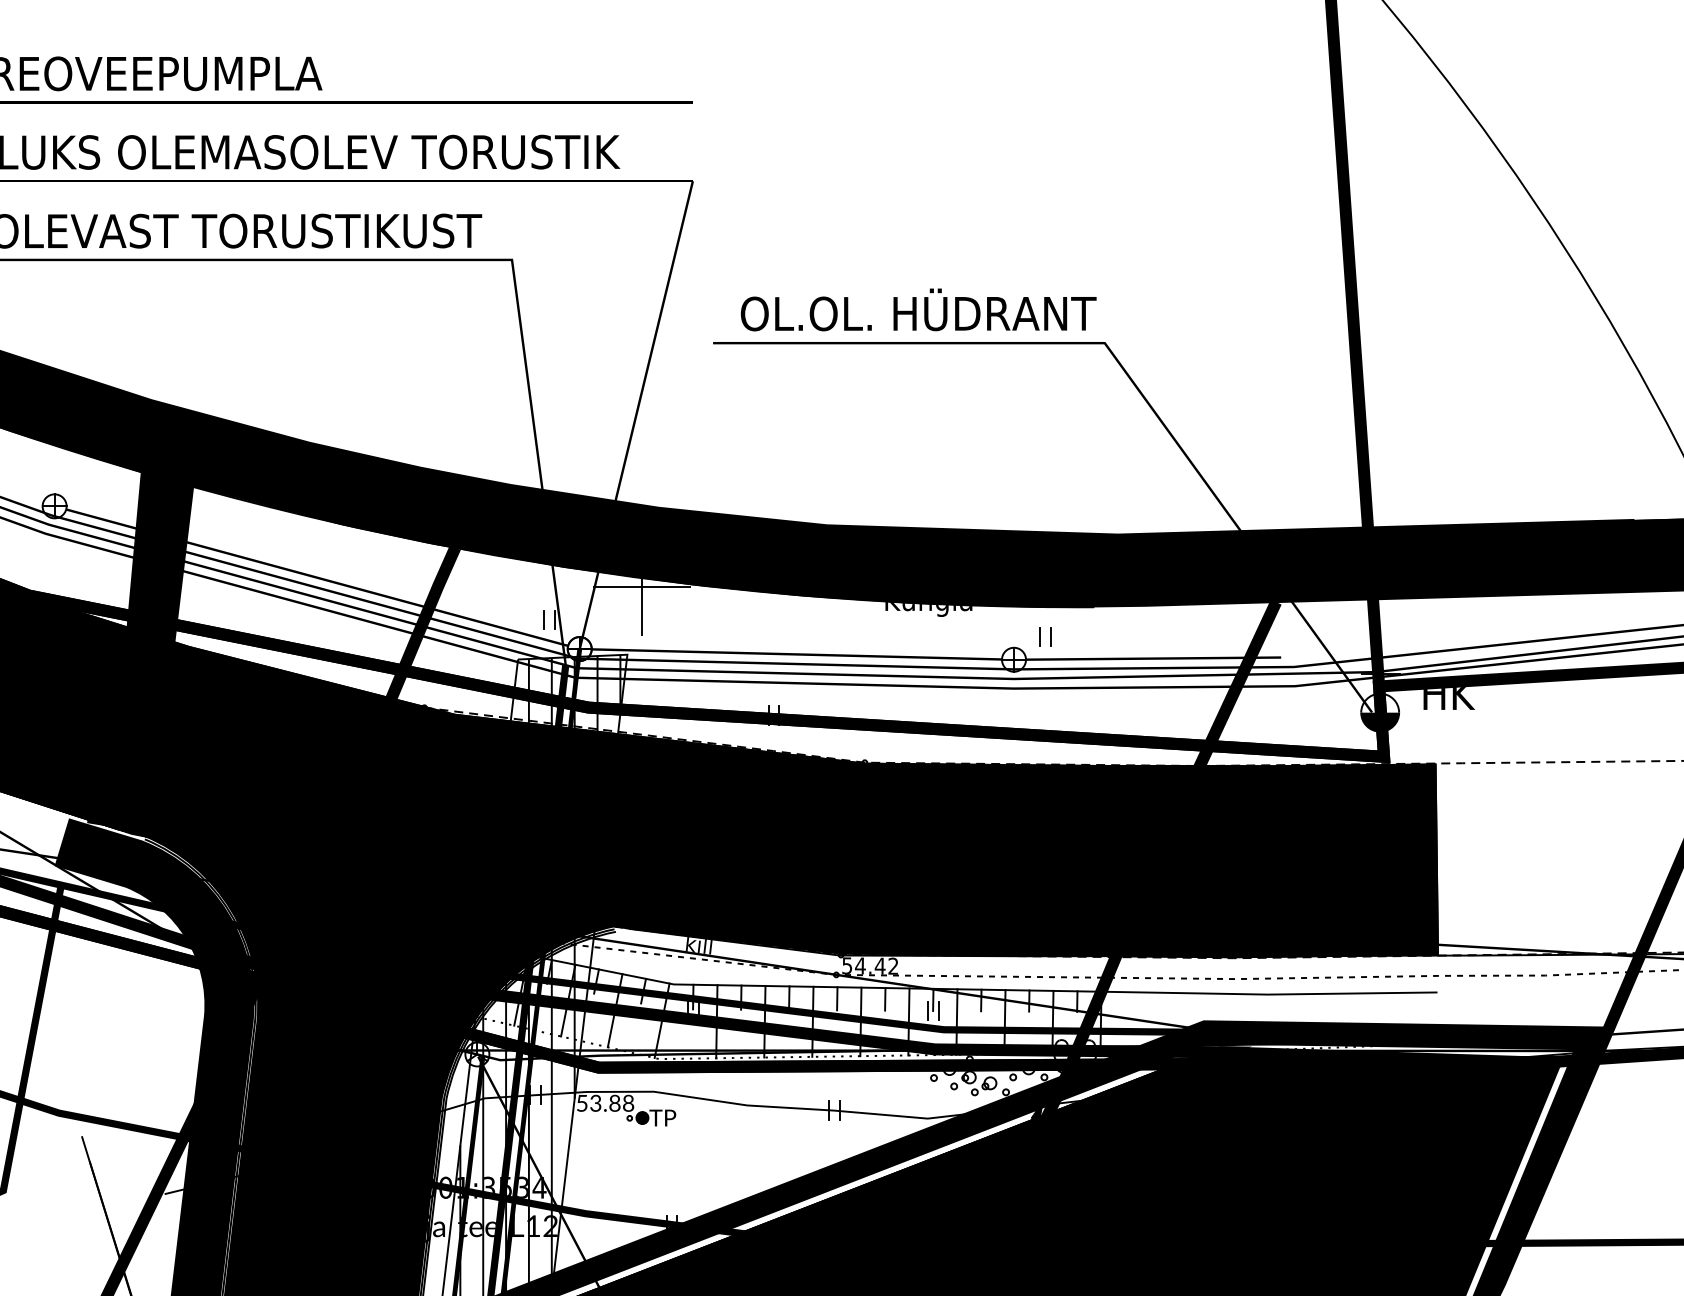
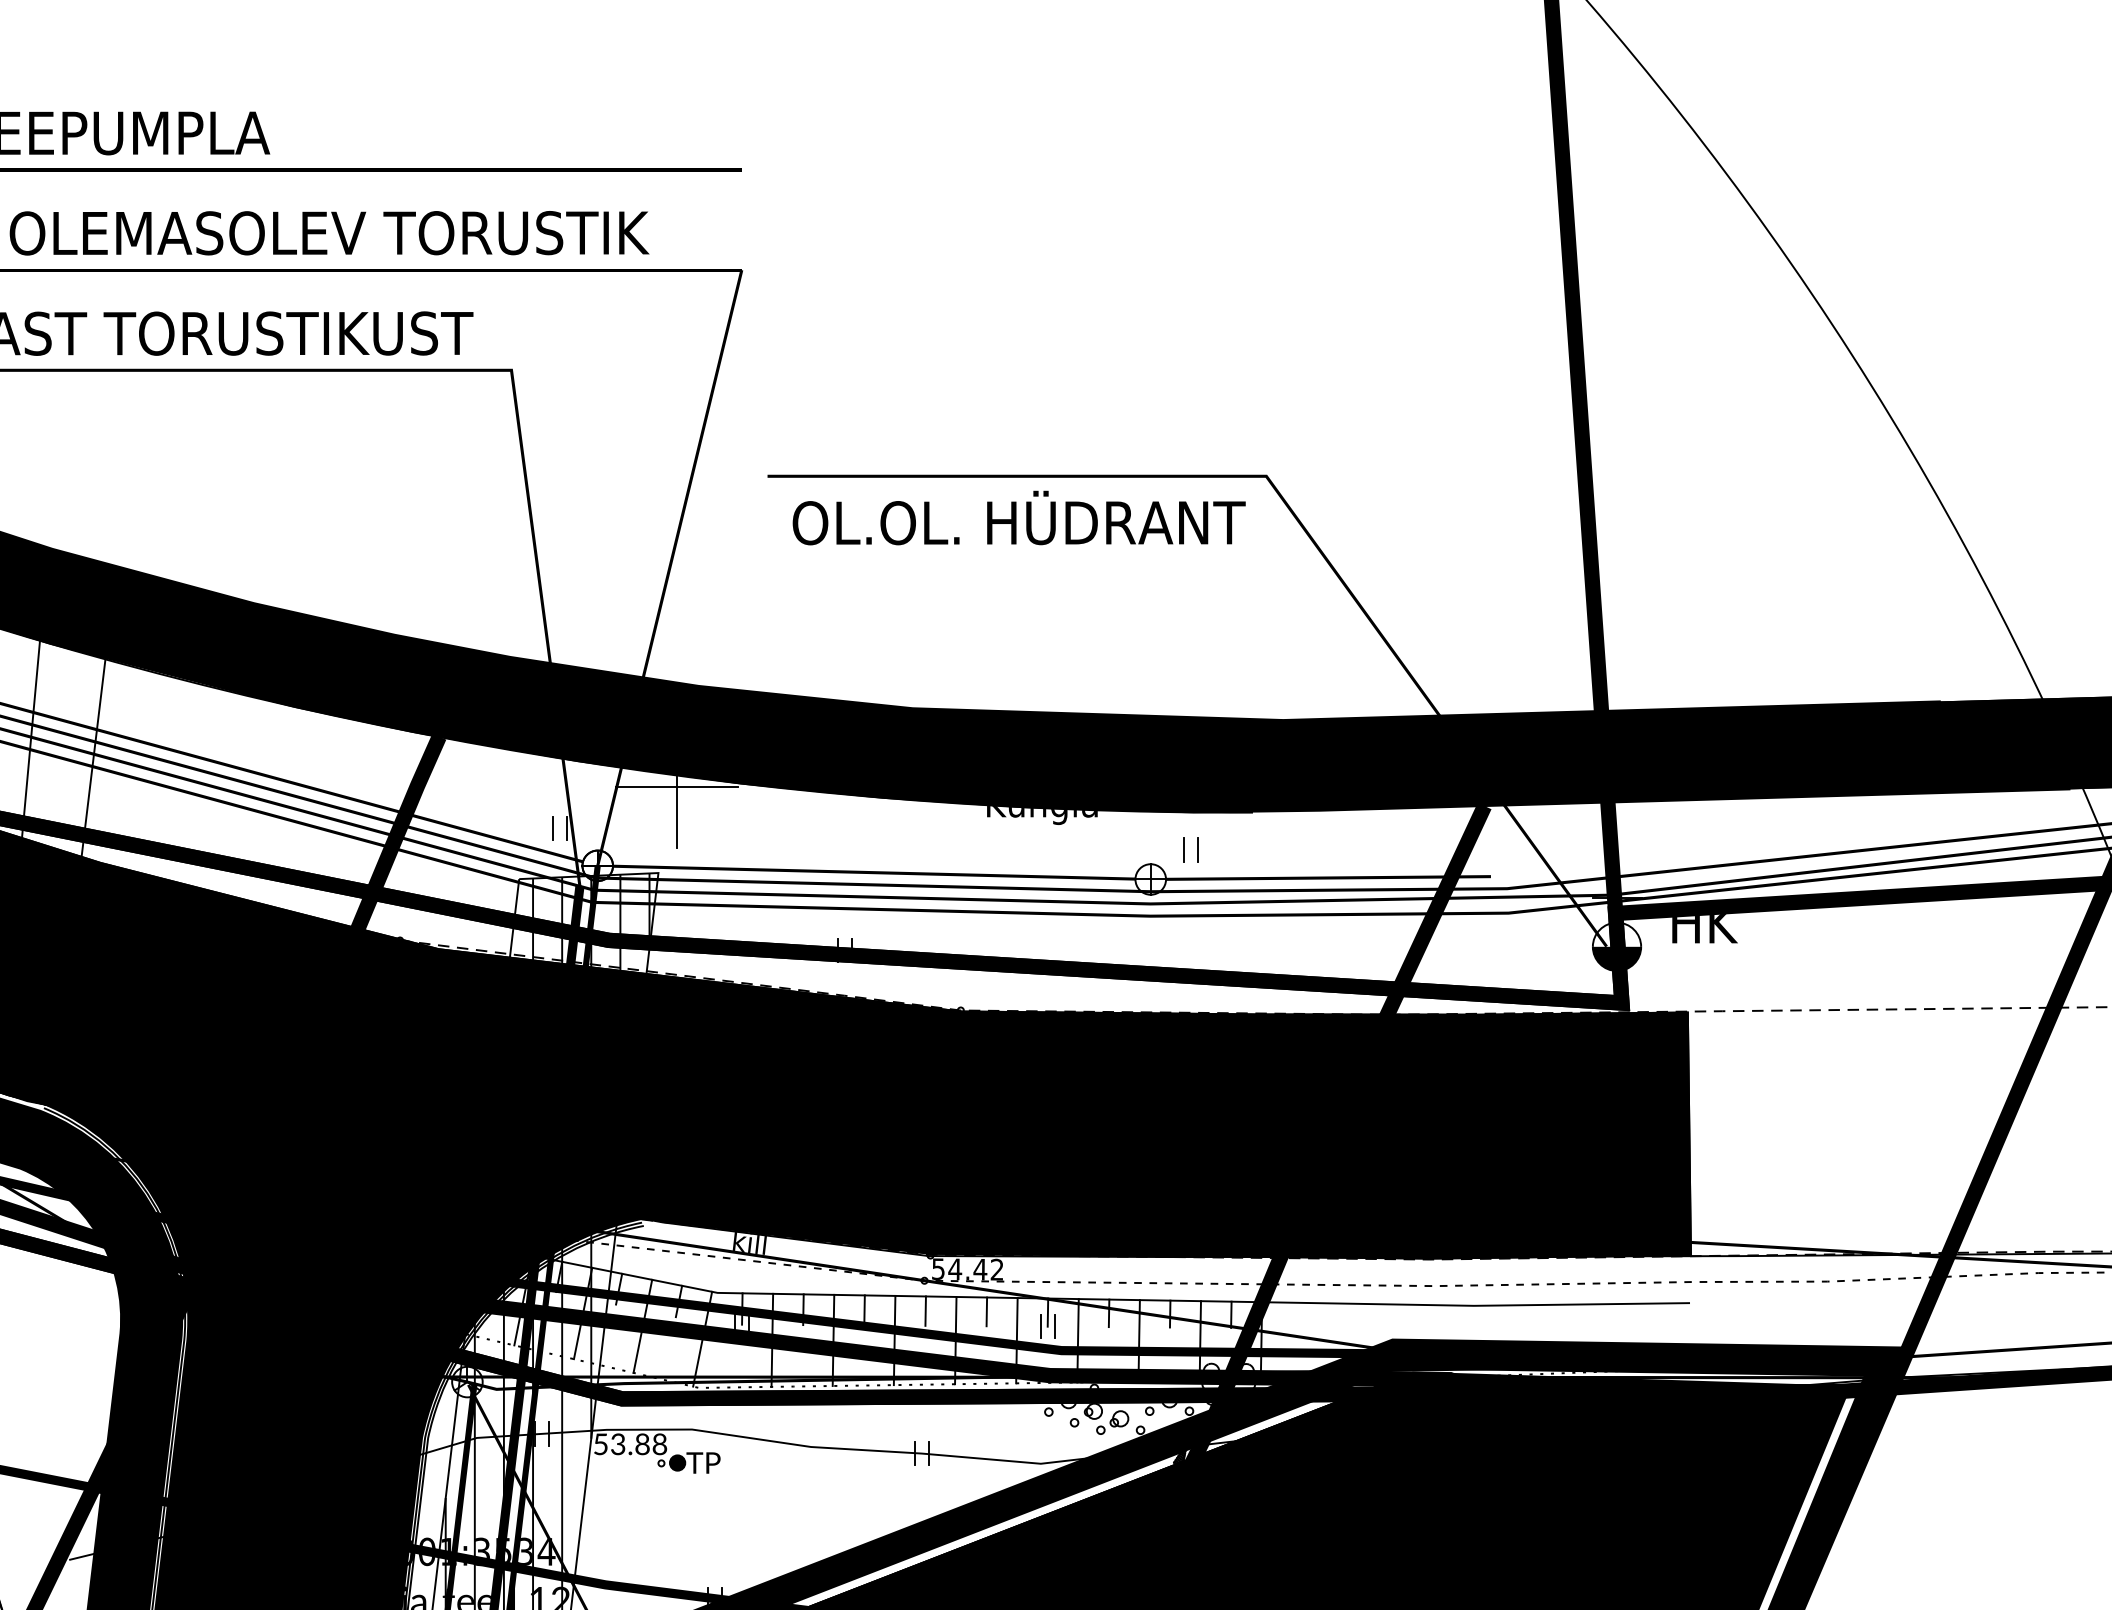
text: (918, 309) -> (1018, 517), moved
fill: (159, 559) -> (62, 751), removed

